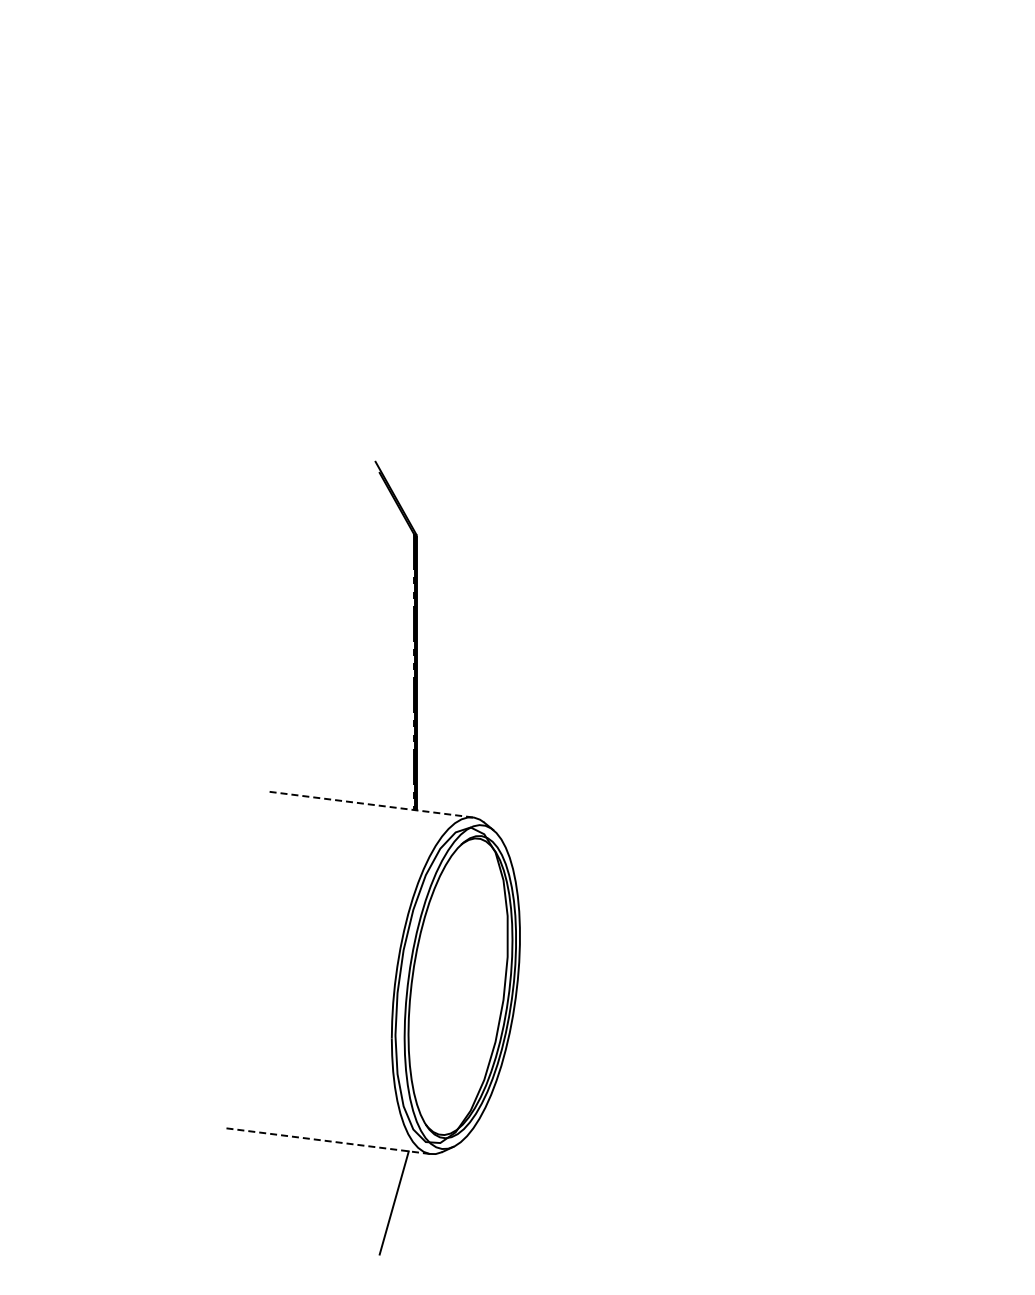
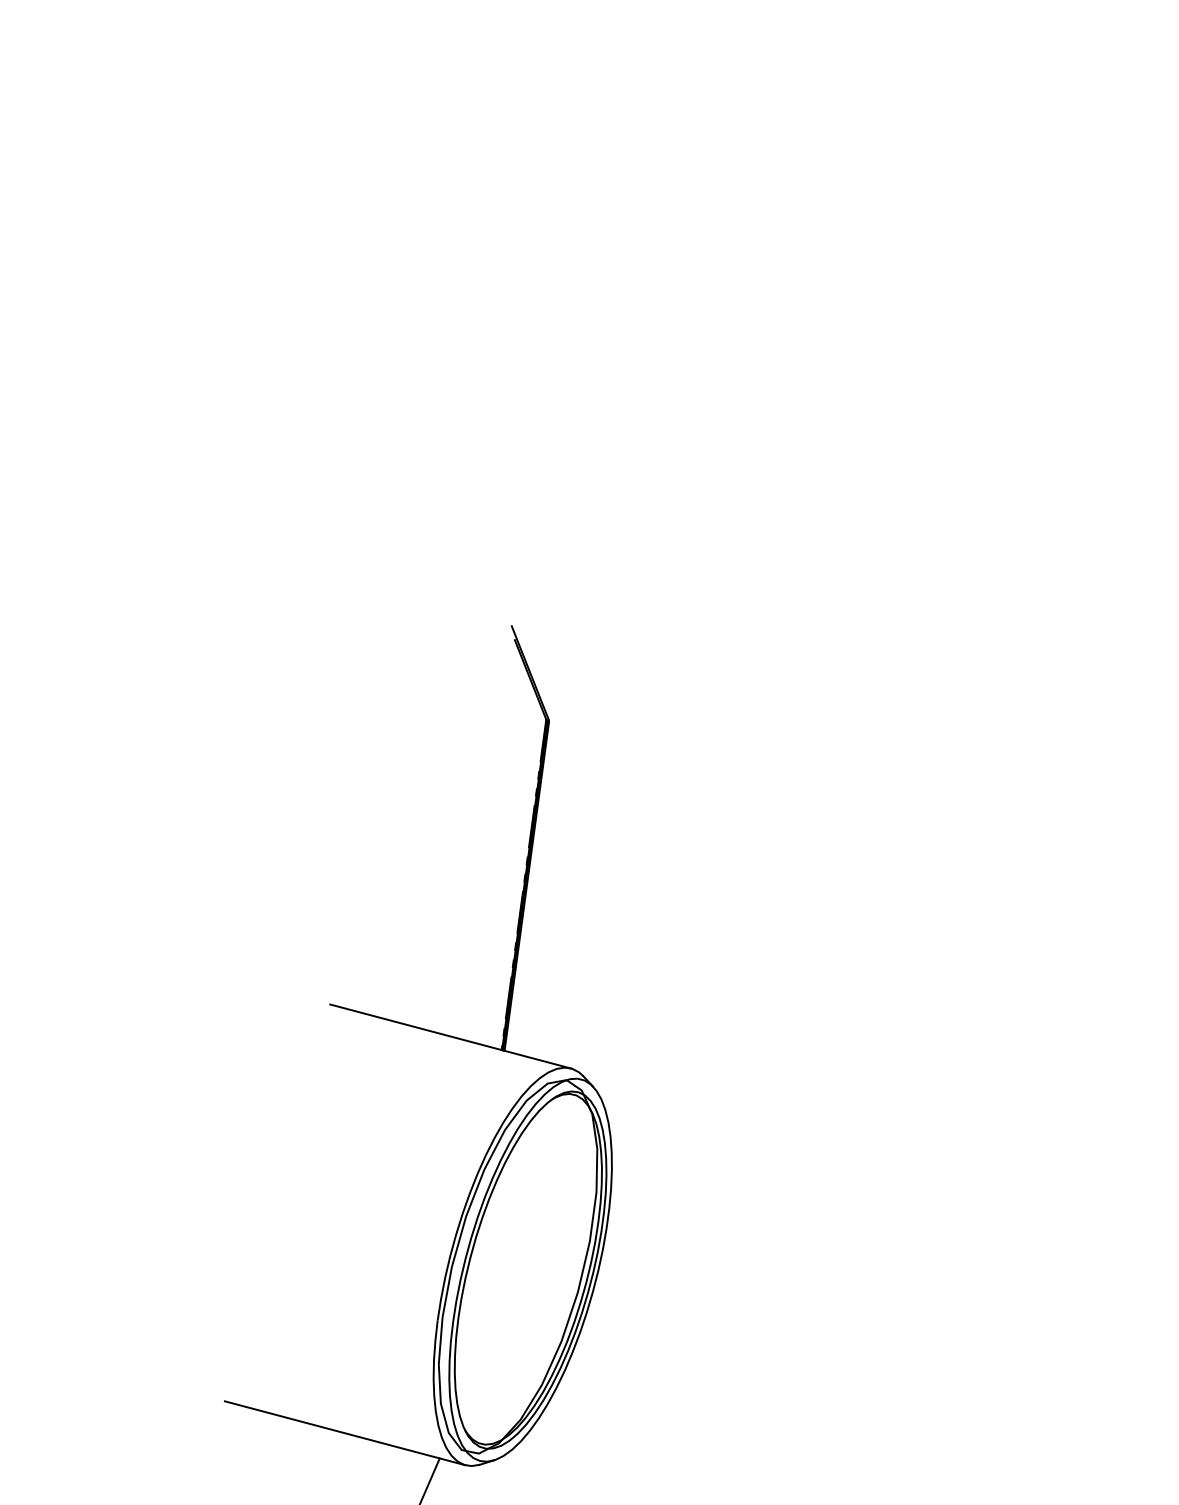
line: (370, 804) -> (450, 1036), dashed -> solid
line: (328, 1141) -> (345, 1433), dashed -> solid

